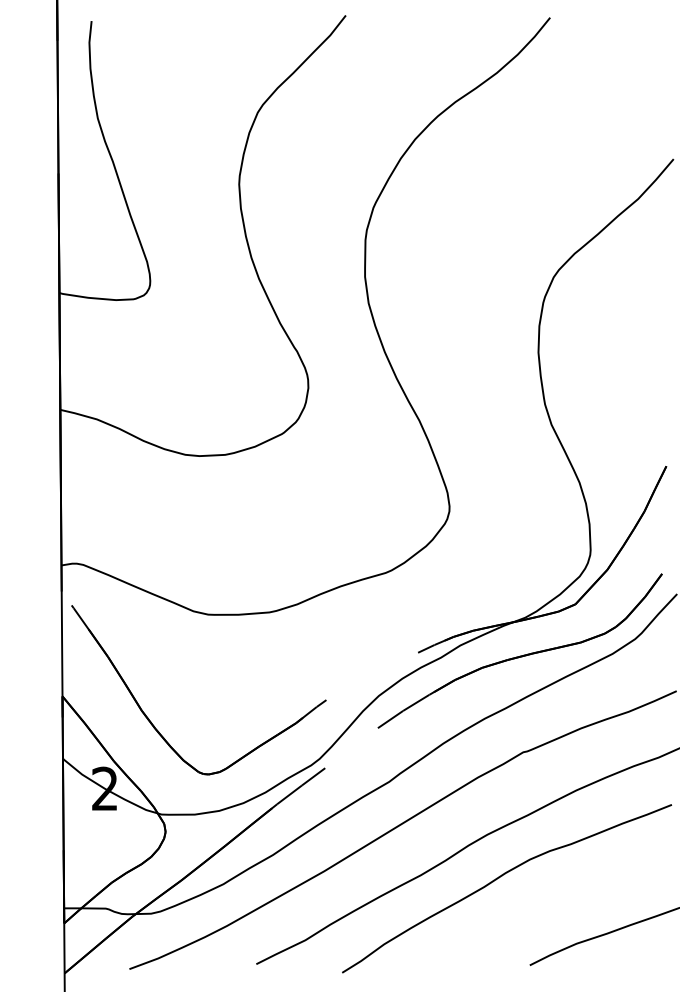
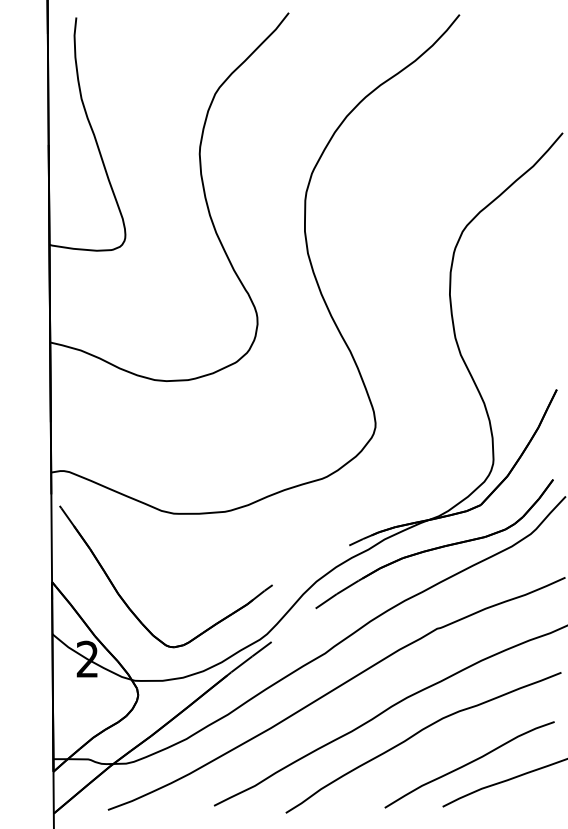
curve: (561, 914) -> (469, 764), added

